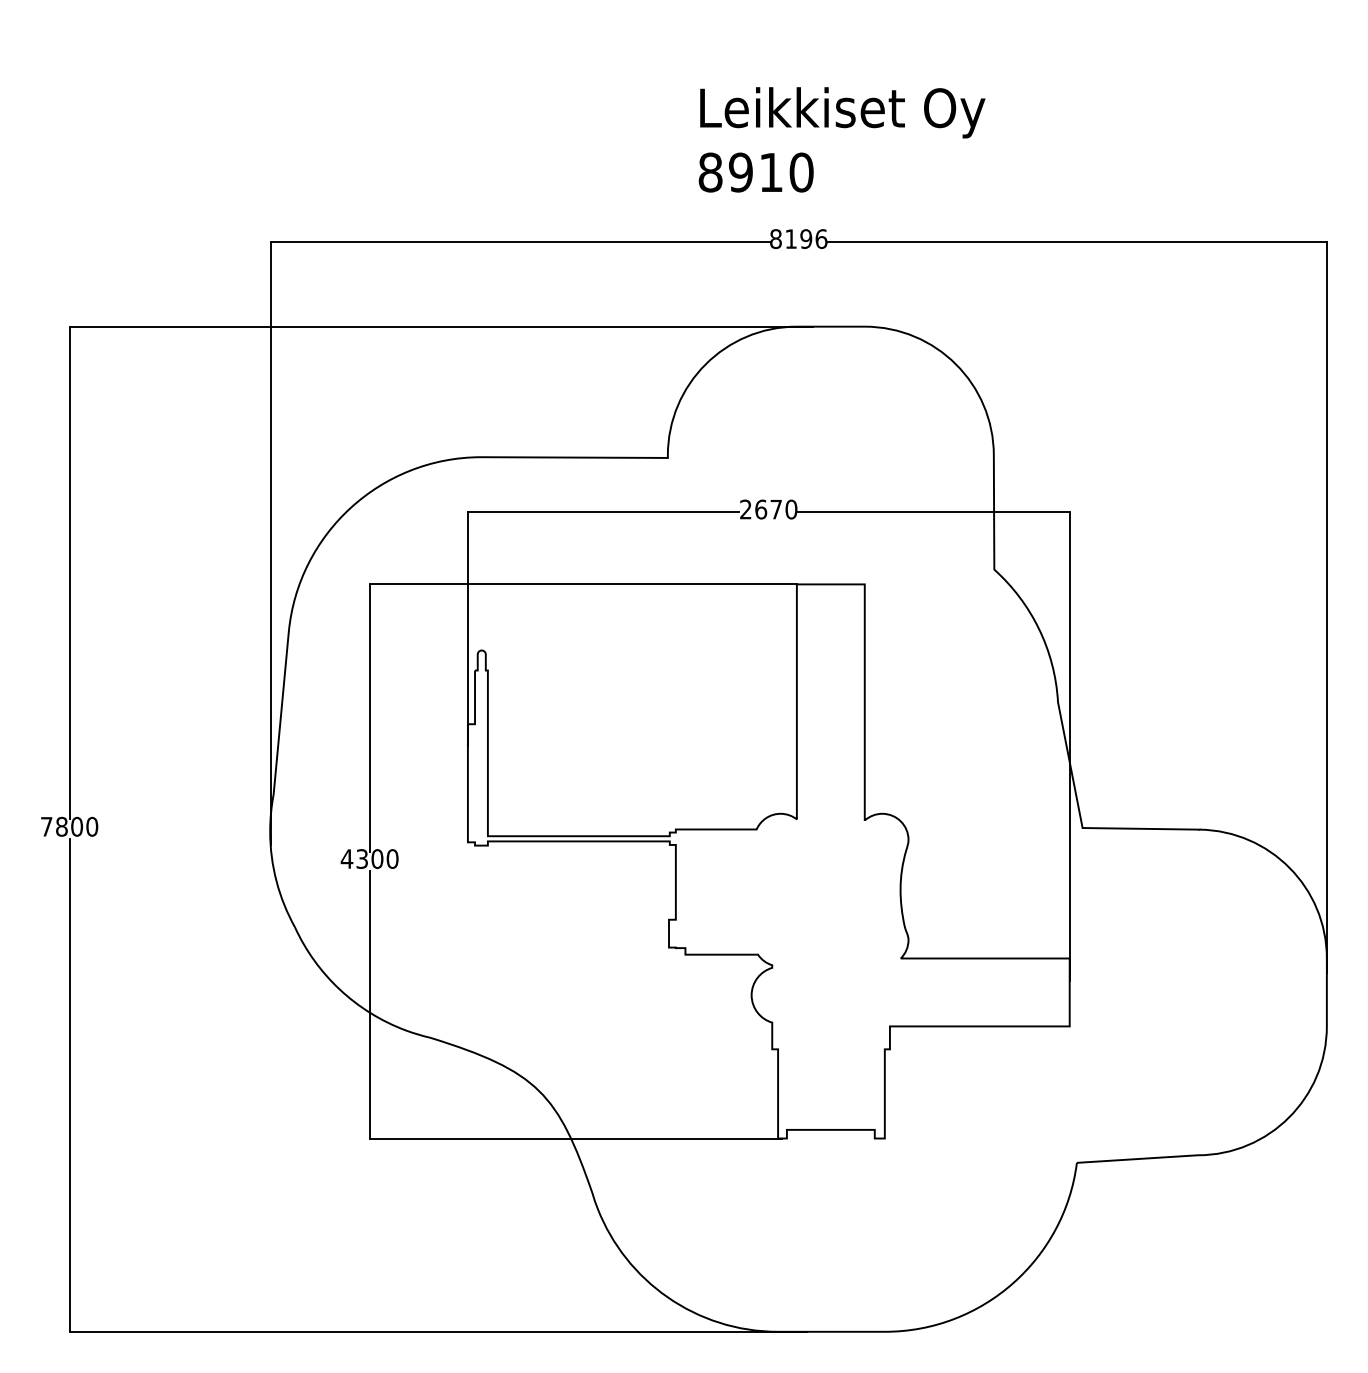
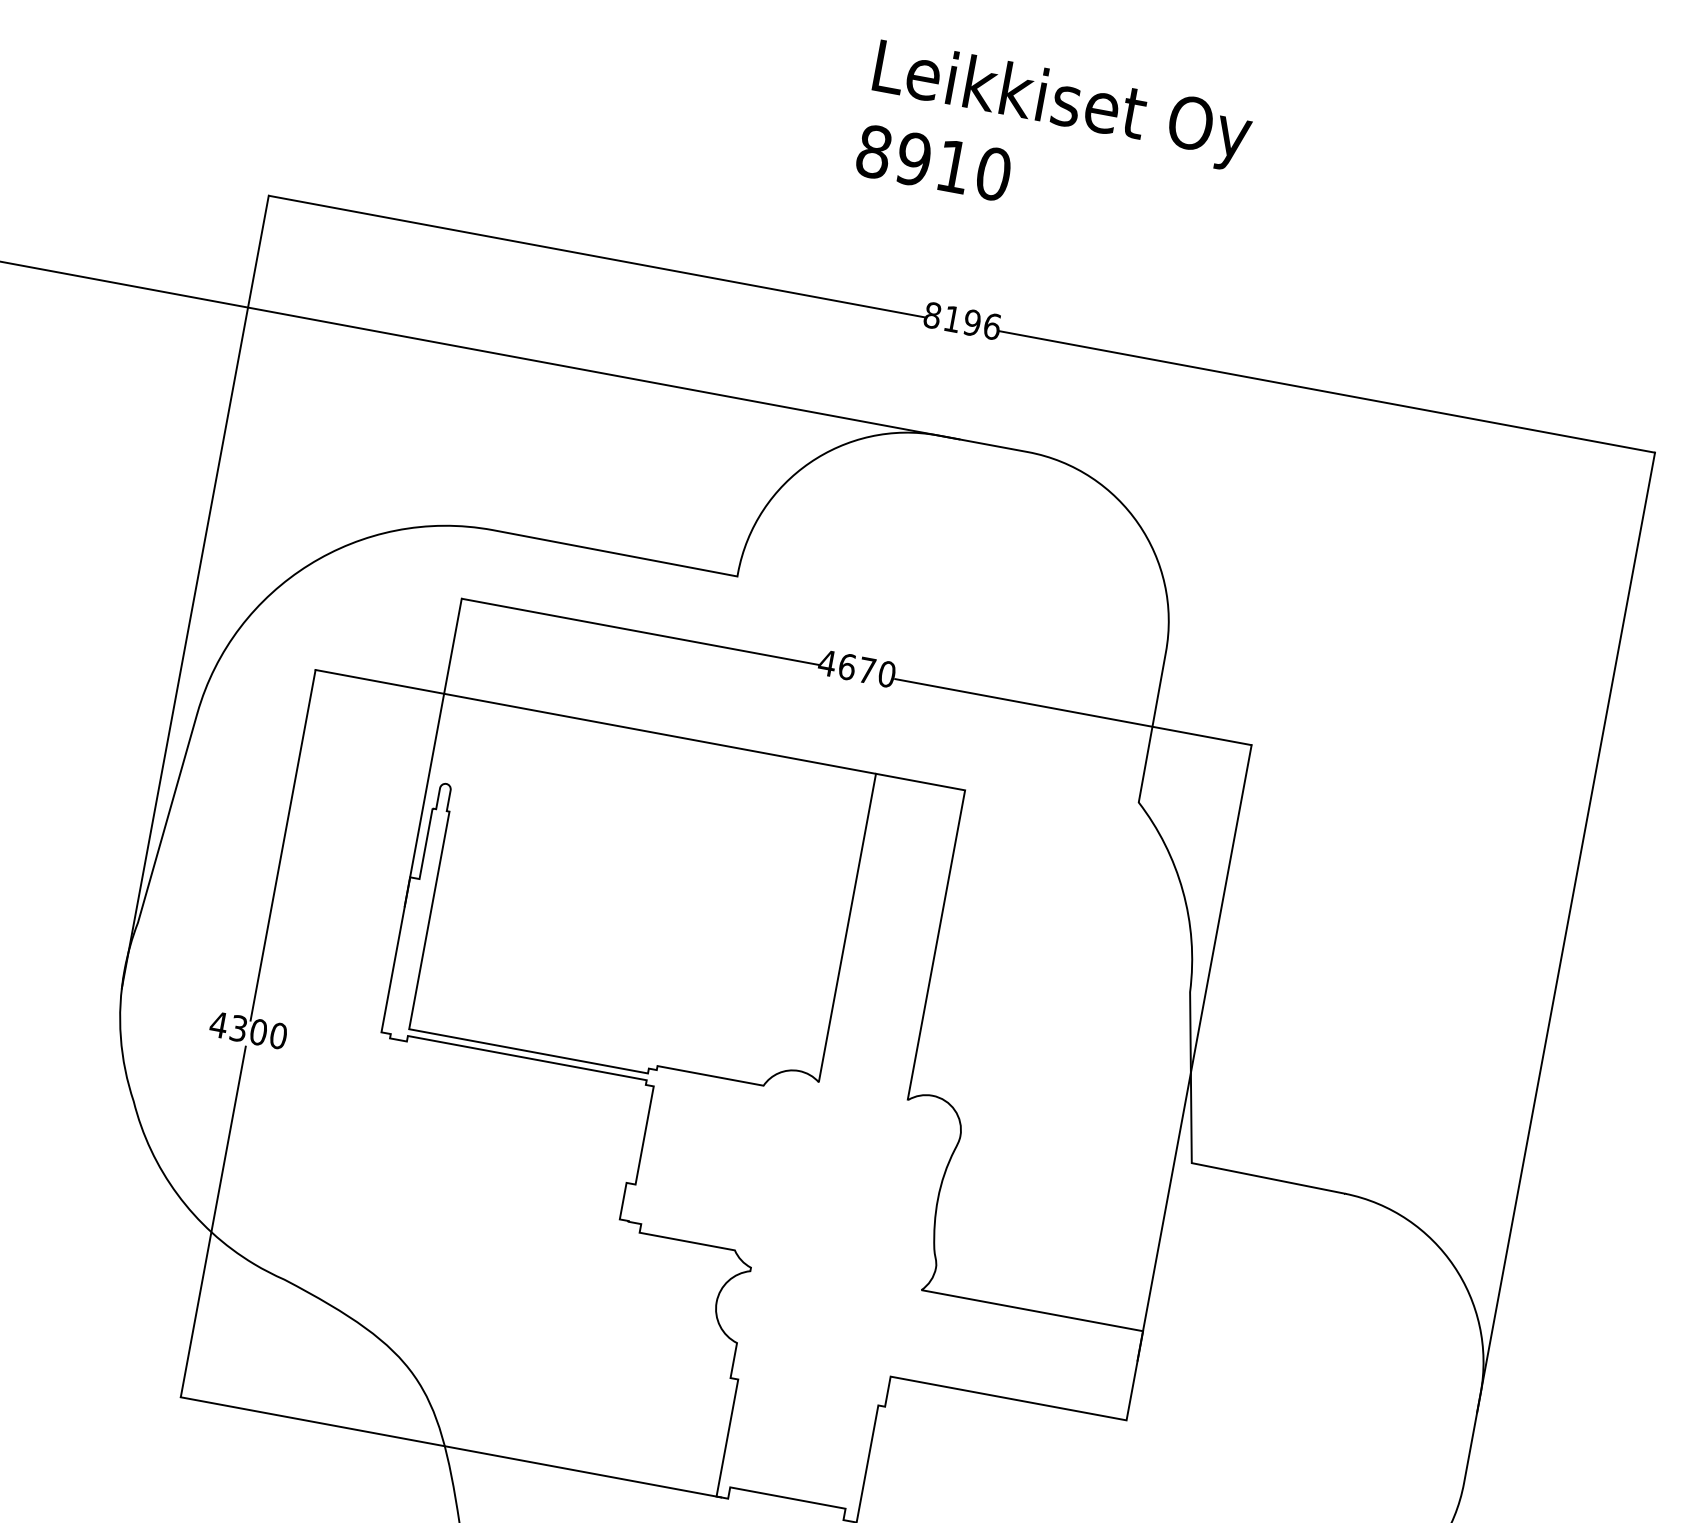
text: (841, 139) -> (1053, 140), moved
text: (745, 509) -> (826, 663), 2670 -> 4670

